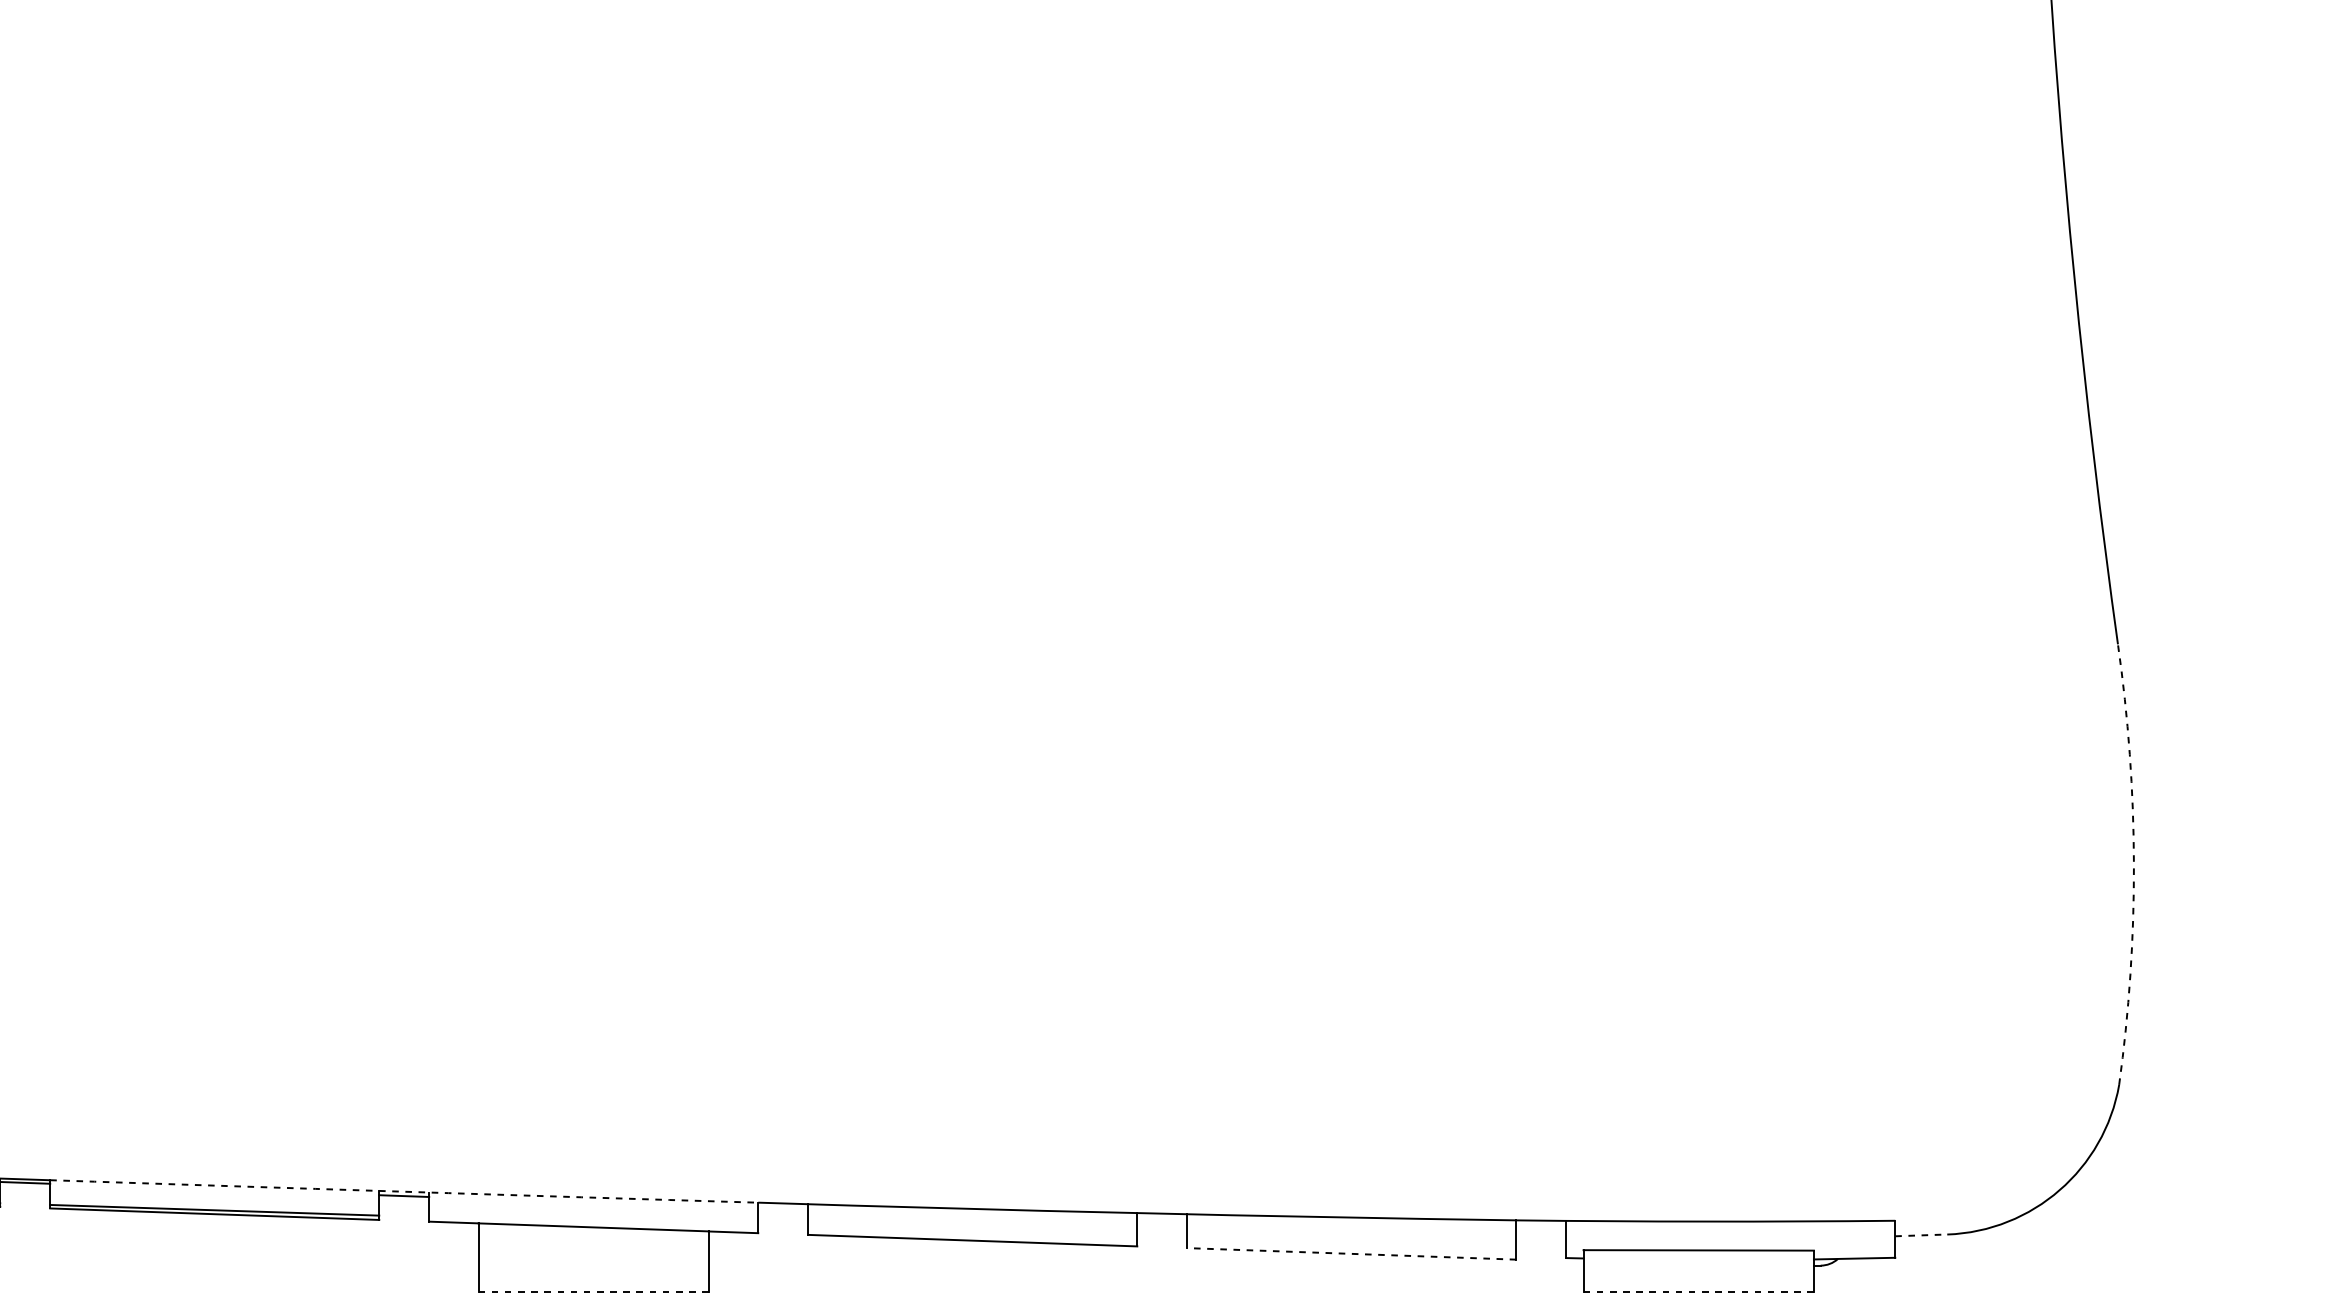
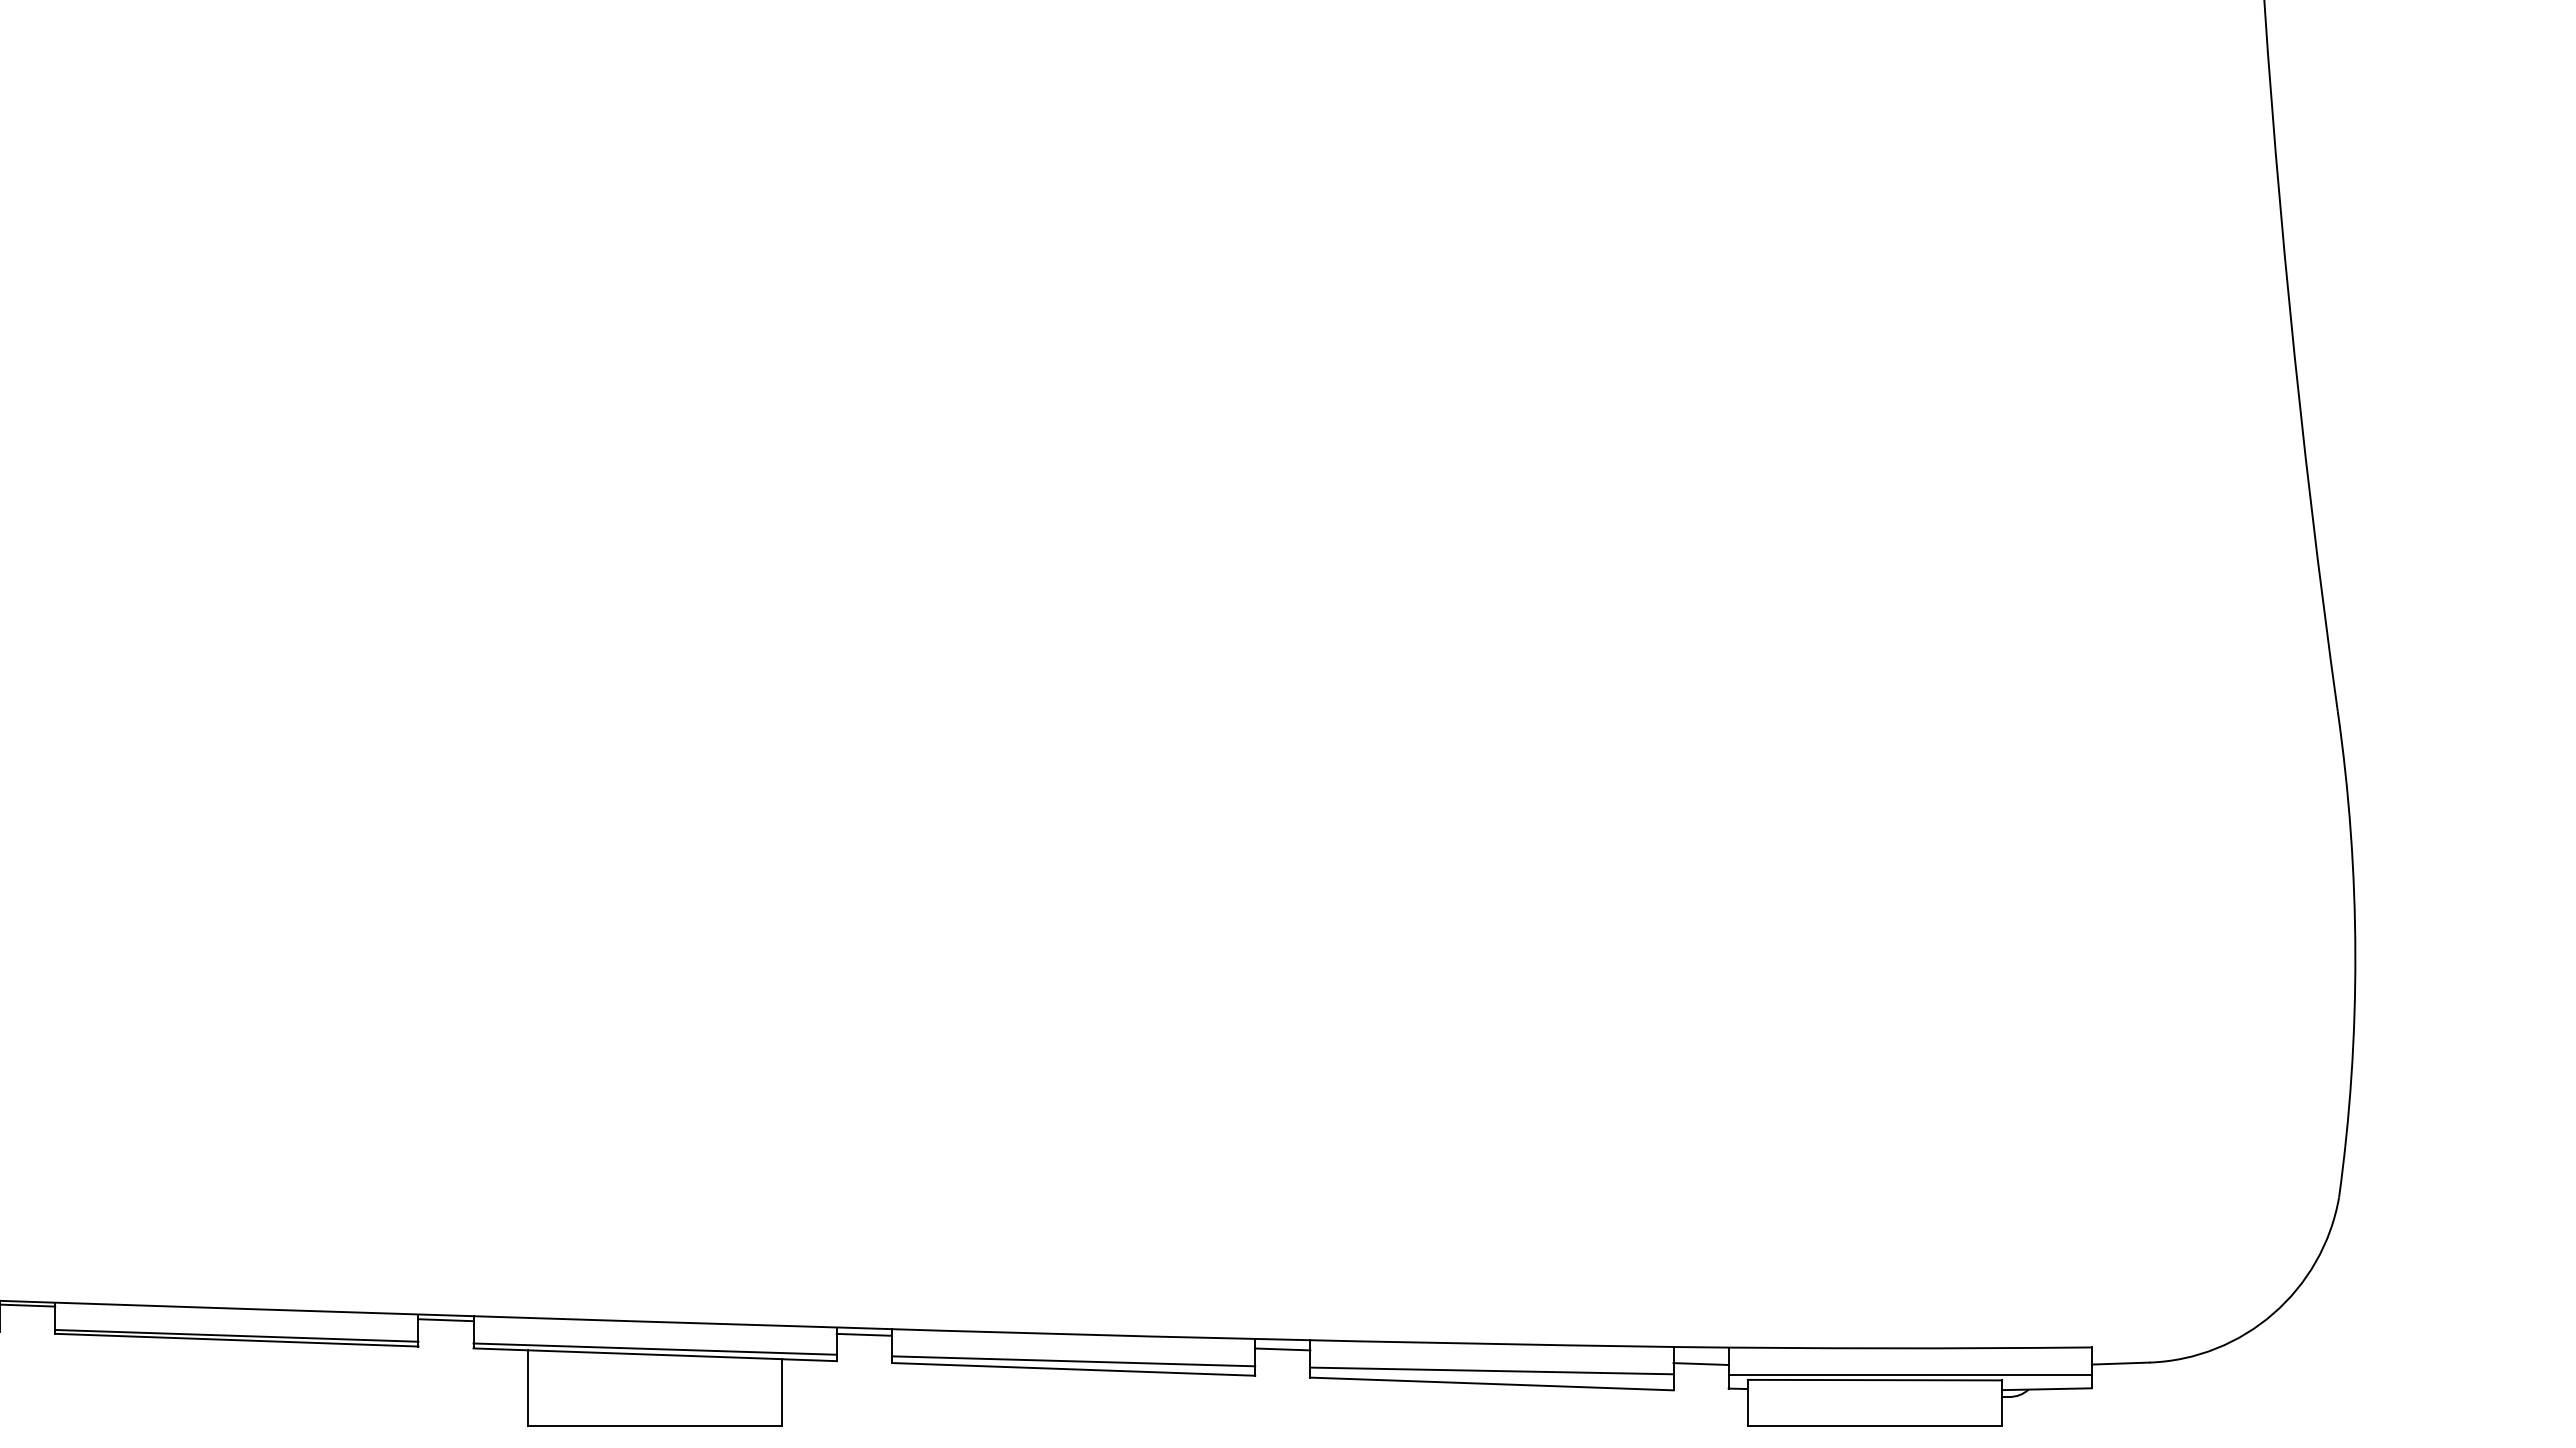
arc: (2134, 864) -> (2355, 954), dashed -> solid
arc: (403, 1191) -> (445, 1315), dashed -> solid
line: (782, 1209) -> (863, 1334), added
line: (593, 1221) -> (654, 1348), added
line: (1162, 1222) -> (1282, 1349), added
line: (972, 1233) -> (1073, 1361), added
line: (1540, 1235) -> (1700, 1363), added
line: (1921, 1235) -> (2120, 1363), dashed -> solid
line: (1351, 1241) -> (1491, 1370), added
line: (1730, 1245) -> (1909, 1374), added
line: (1351, 1253) -> (1491, 1383), dashed -> solid
line: (593, 1291) -> (654, 1425), dashed -> solid
line: (1698, 1291) -> (1874, 1425), dashed -> solid

